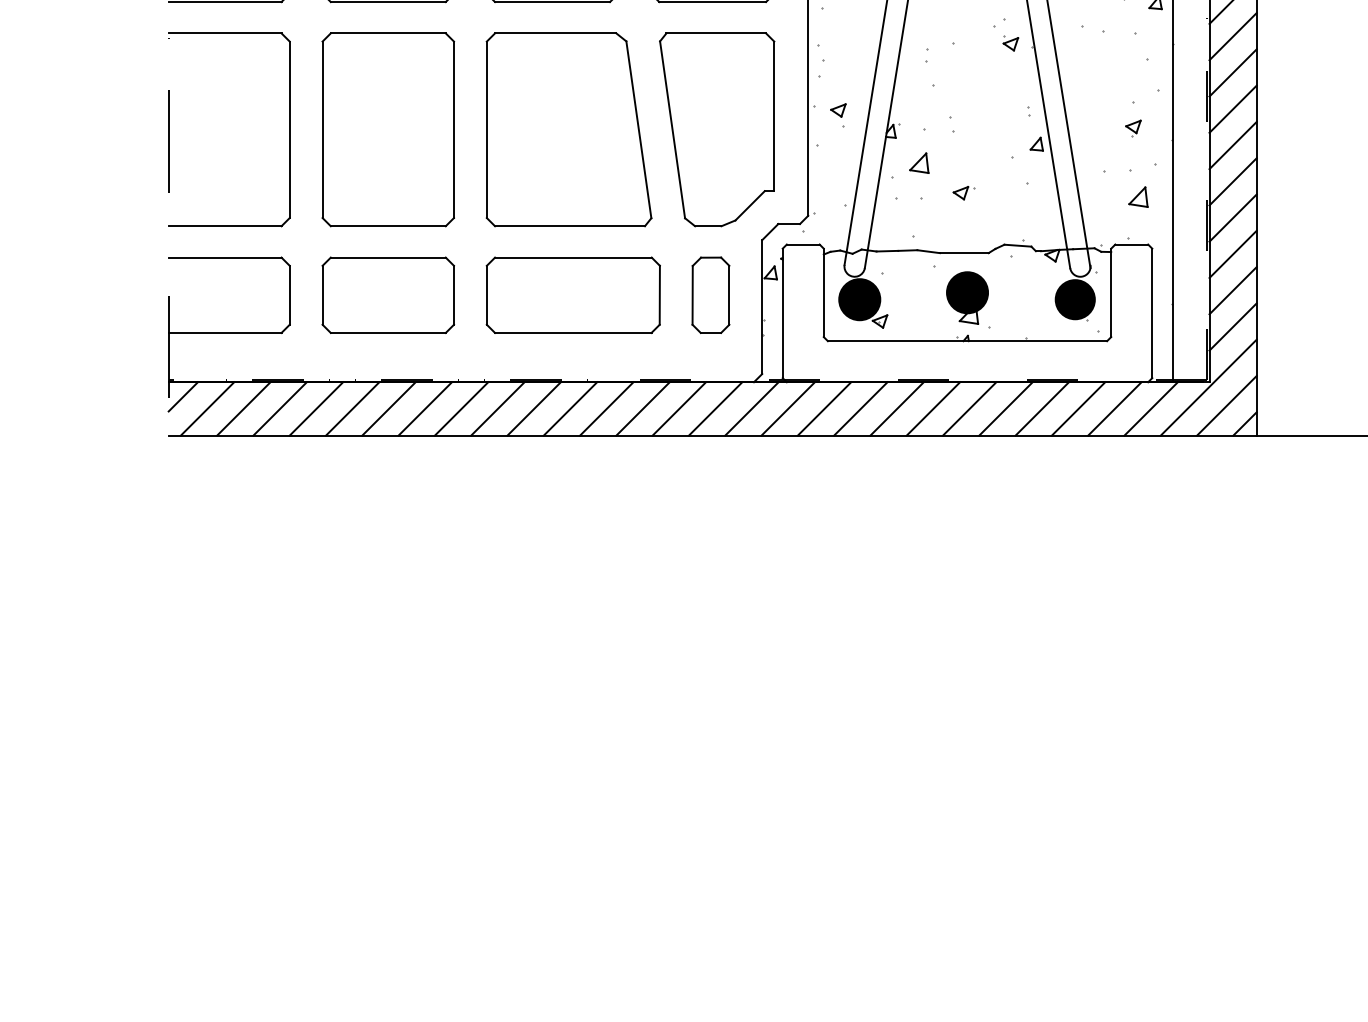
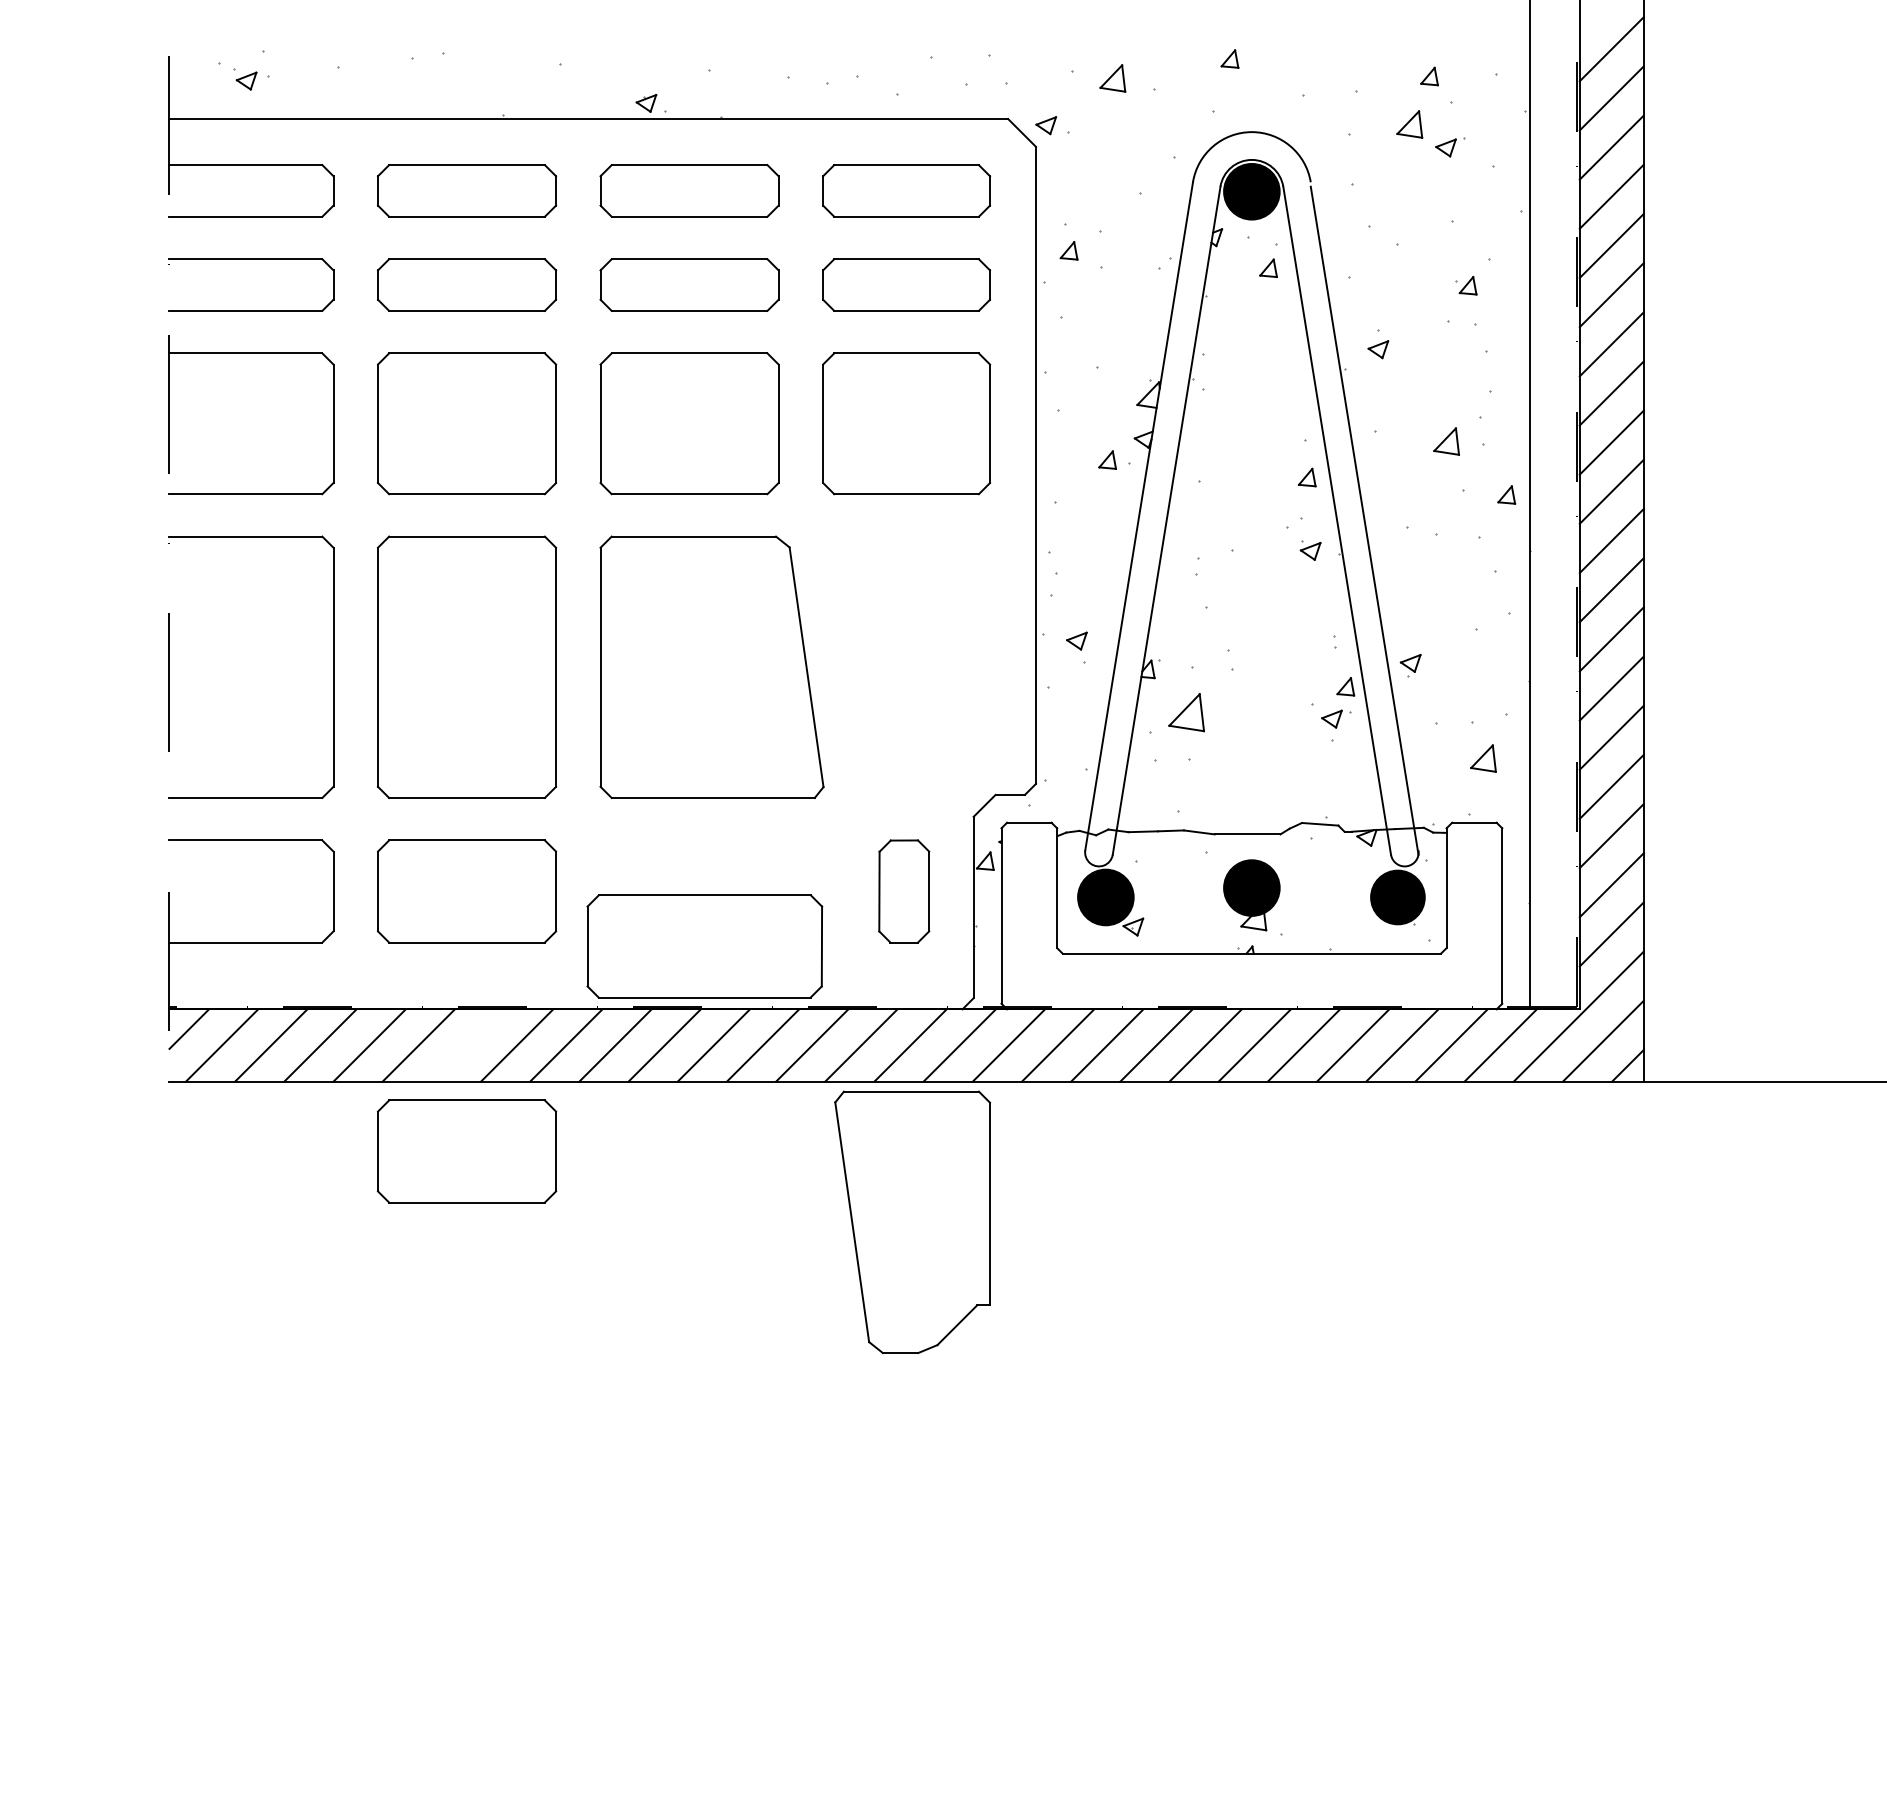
part: (1133, 128) -> (1410, 665), moved
part: (717, 129) -> (912, 1221), moved
part: (919, 163) -> (1186, 712), size x1.4
part: (964, 192) -> (1336, 718), moved
part: (573, 295) -> (704, 946), moved
line: (388, 408) -> (467, 1045), removed
part: (388, 487) -> (467, 1151), added

